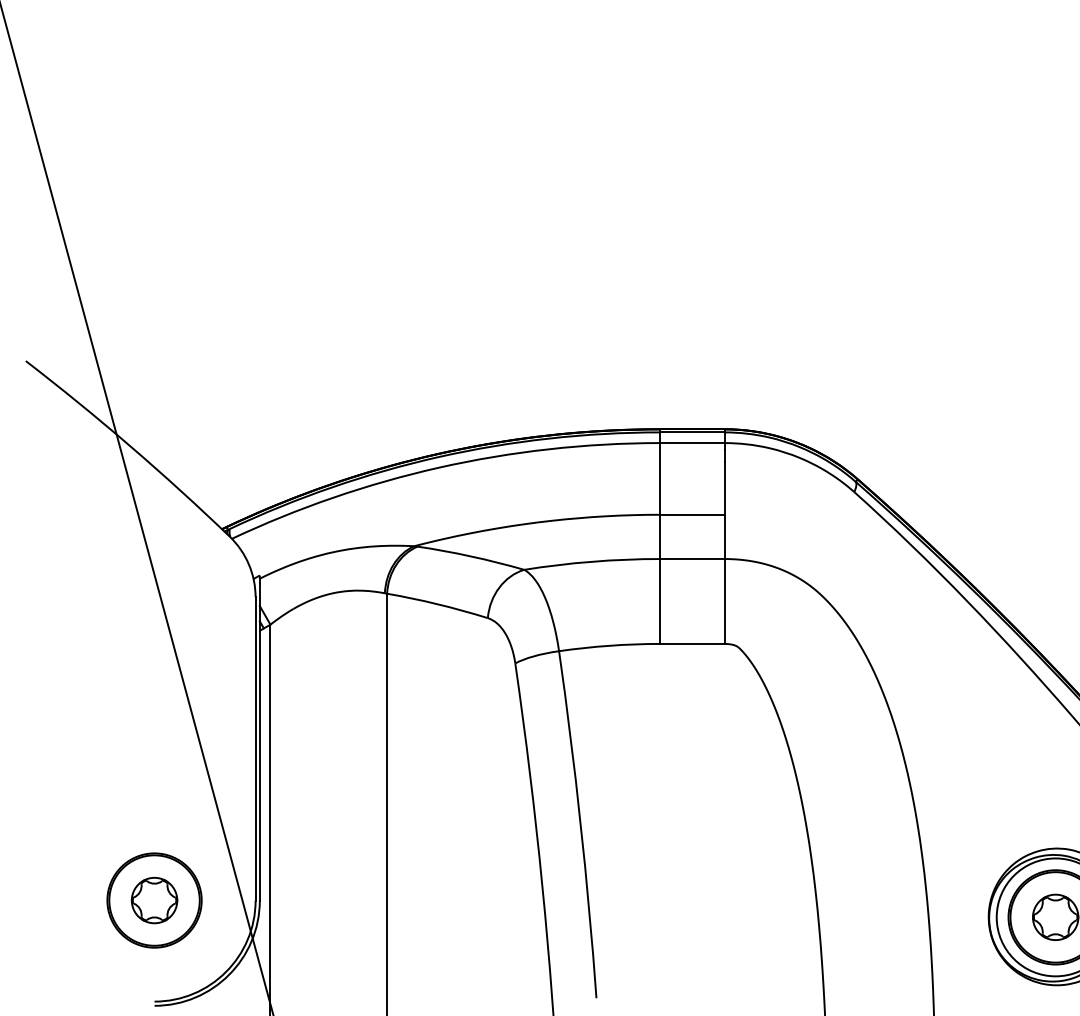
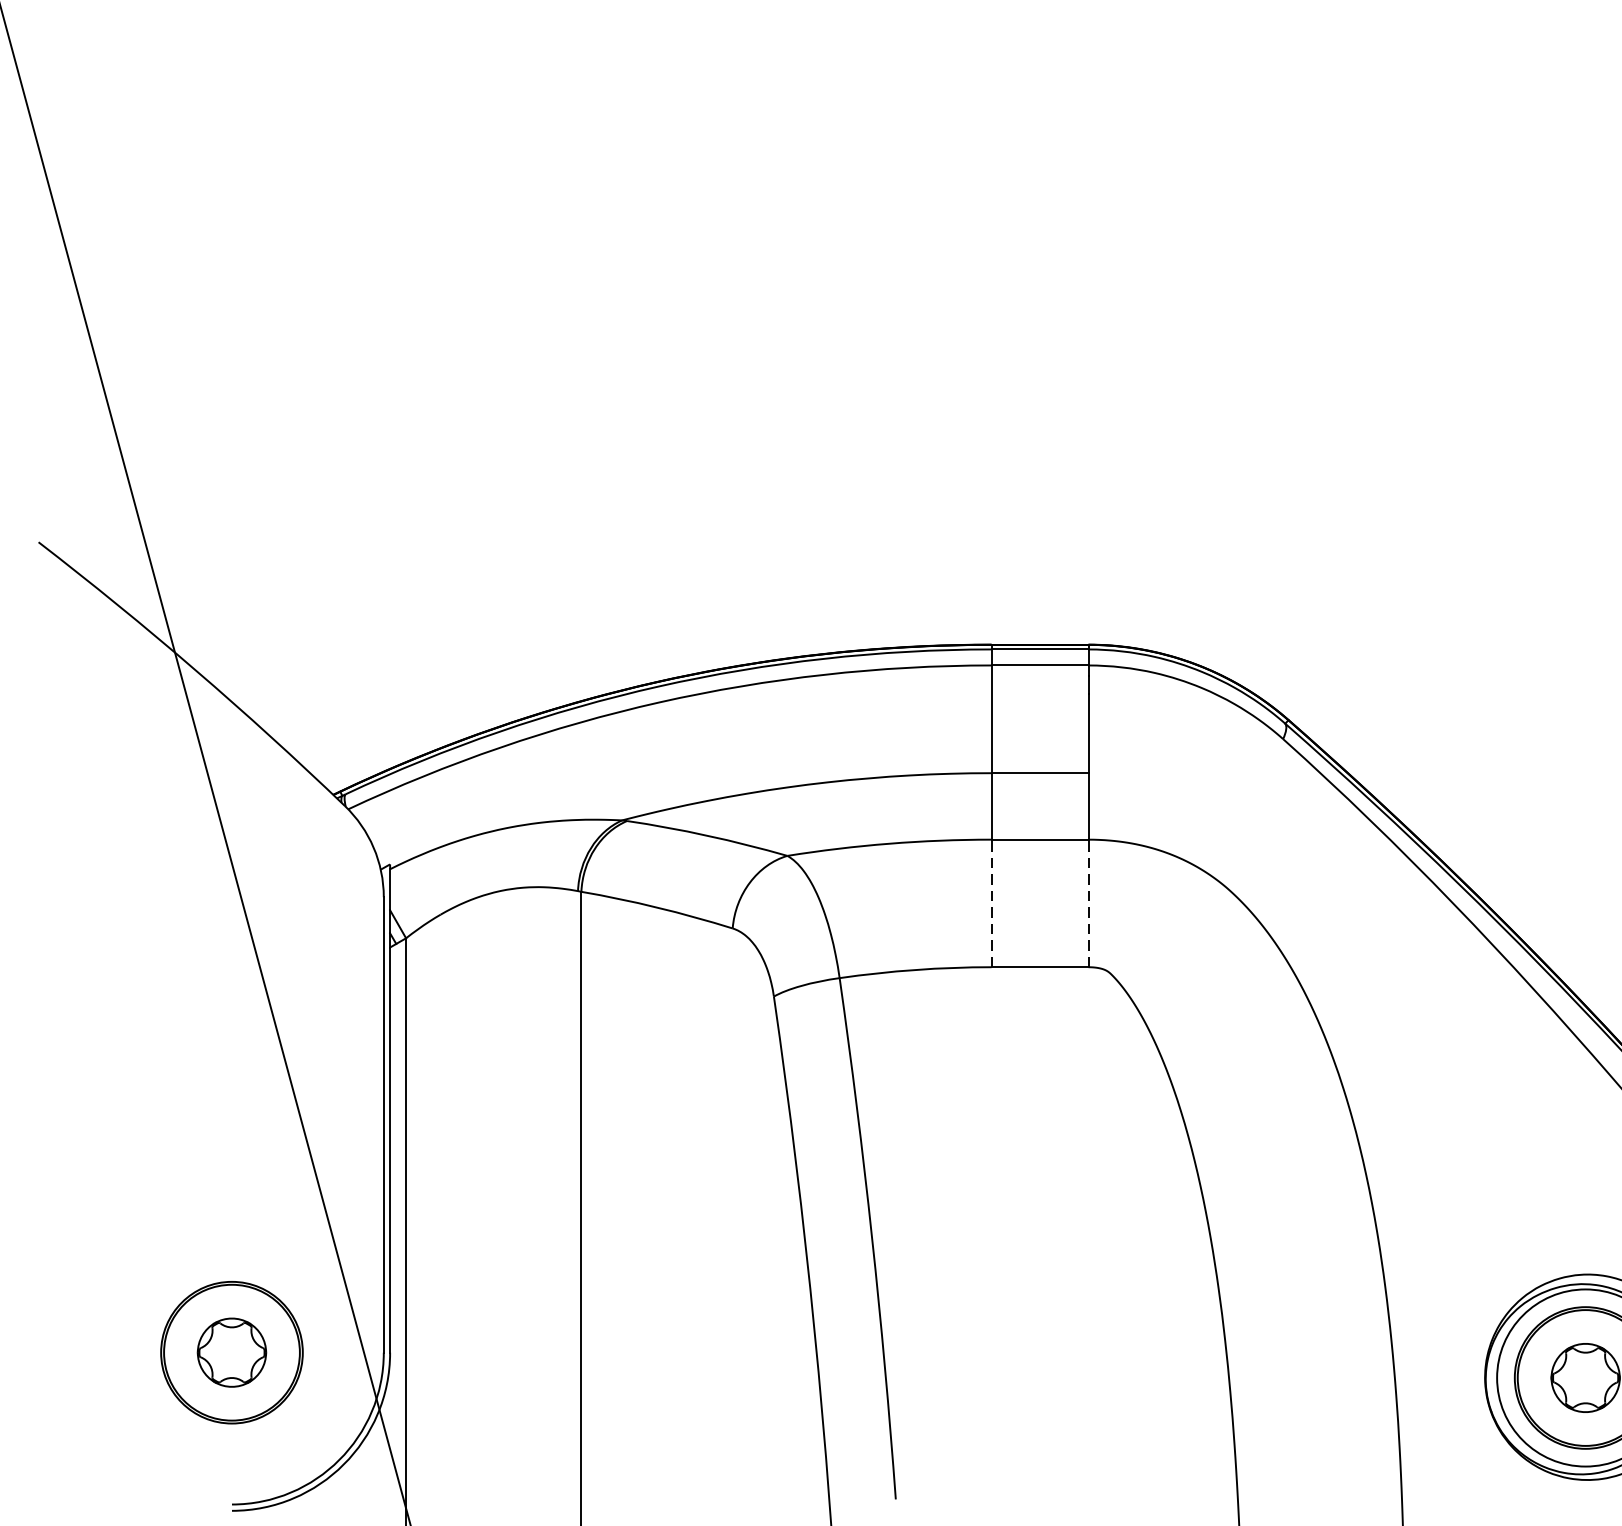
line: (660, 601) -> (992, 903), solid -> dashed
line: (724, 601) -> (1088, 903), solid -> dashed

